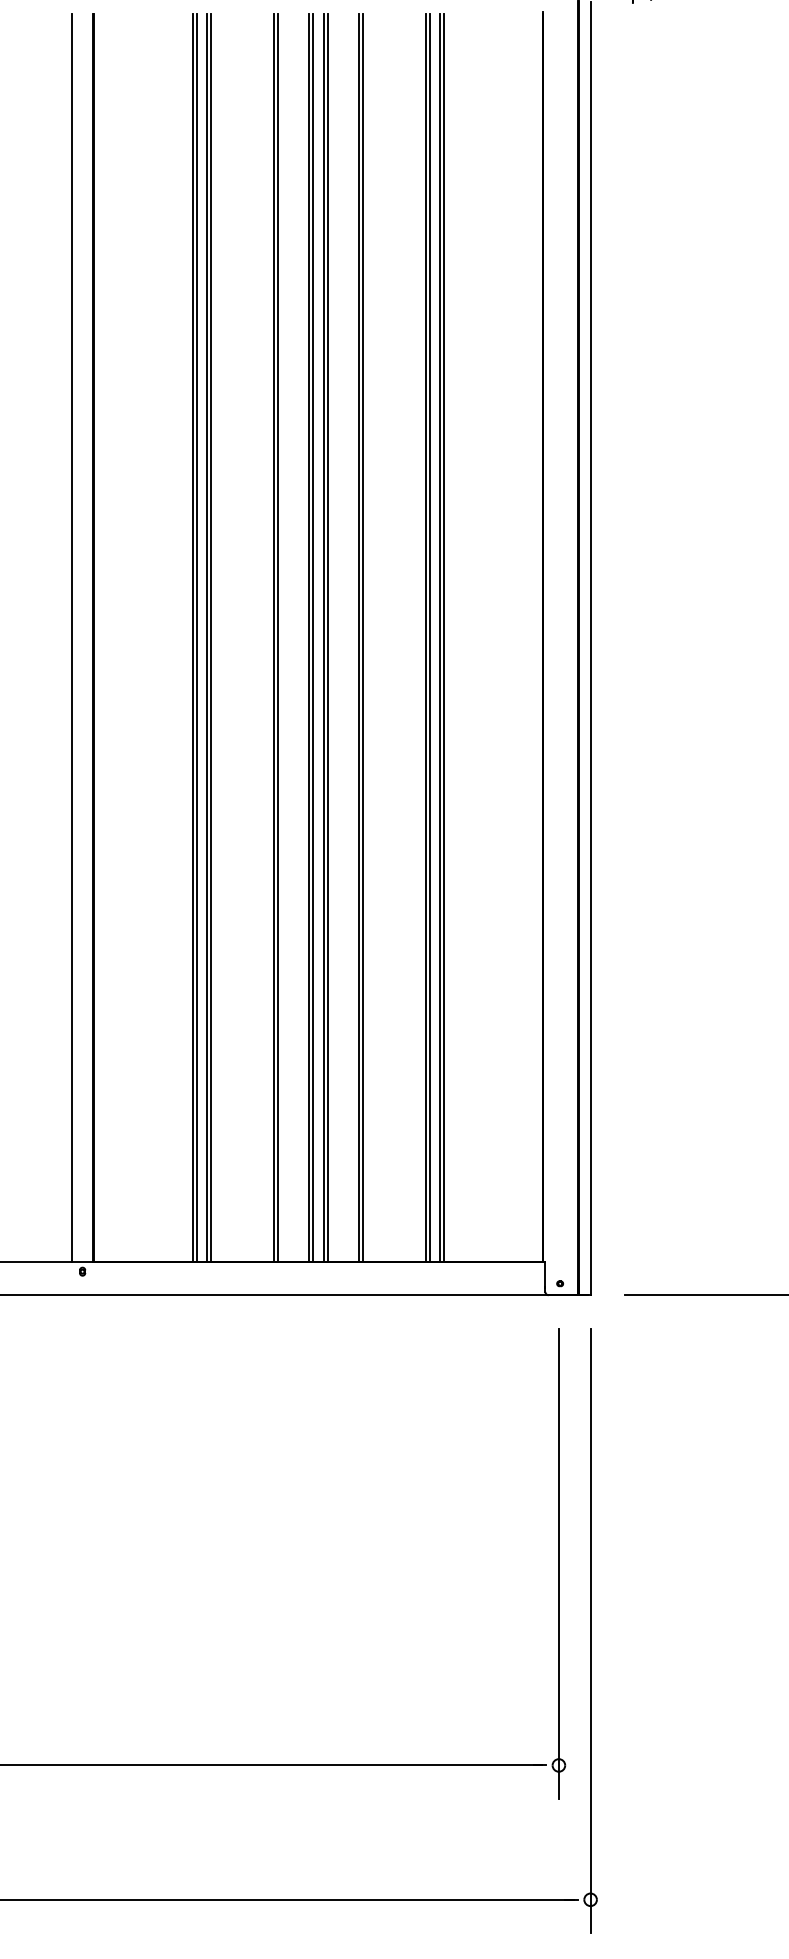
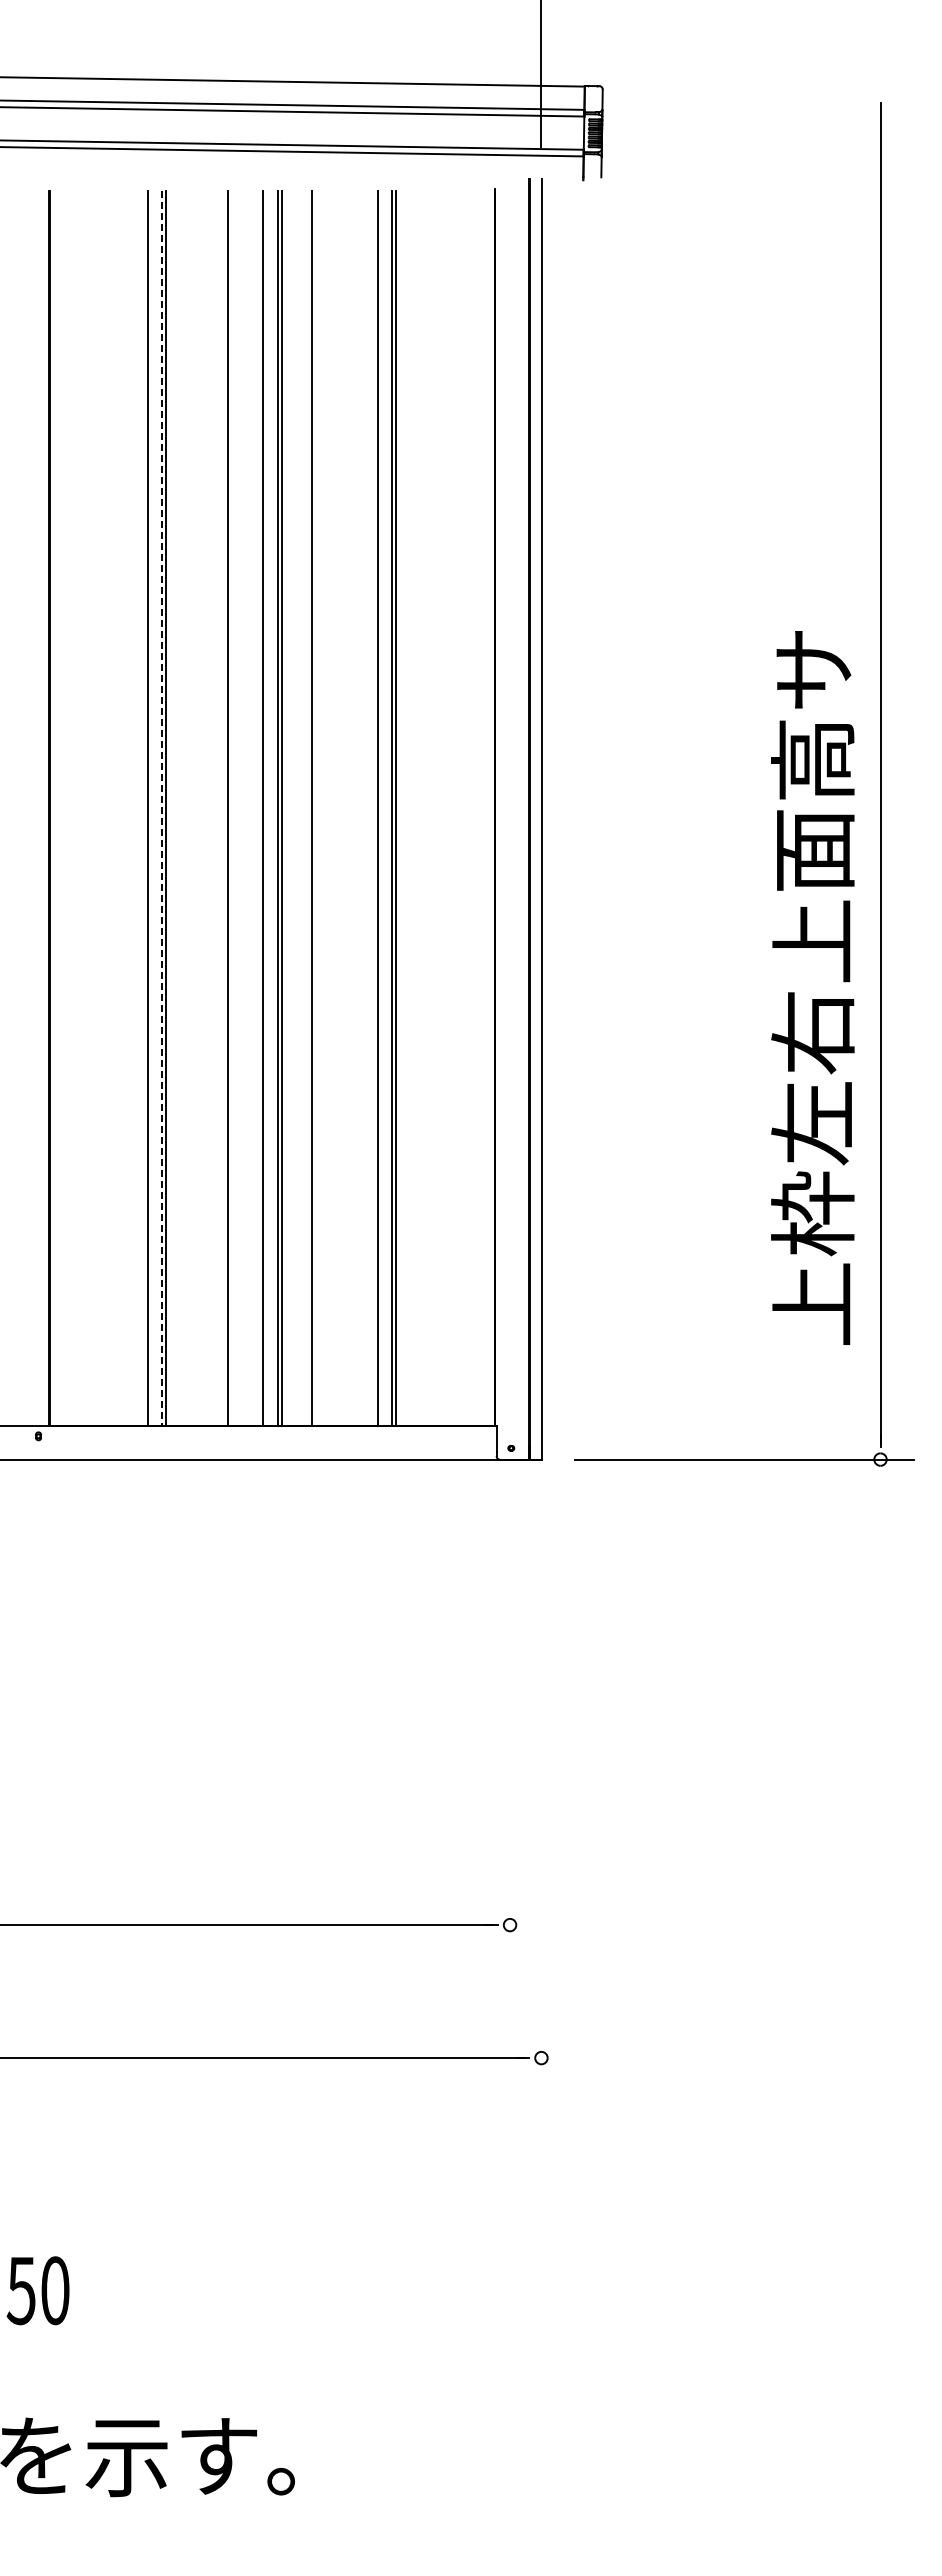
line: (72, 637) -> (28, 808), removed
line: (197, 637) -> (152, 808), removed
line: (278, 637) -> (232, 808), removed
line: (312, 637) -> (266, 808), removed
line: (362, 637) -> (315, 808), removed
line: (430, 637) -> (382, 808), removed
line: (206, 638) -> (161, 809), solid -> dashed
line: (559, 1563) -> (510, 1725), removed
line: (590, 1630) -> (541, 1791), removed

